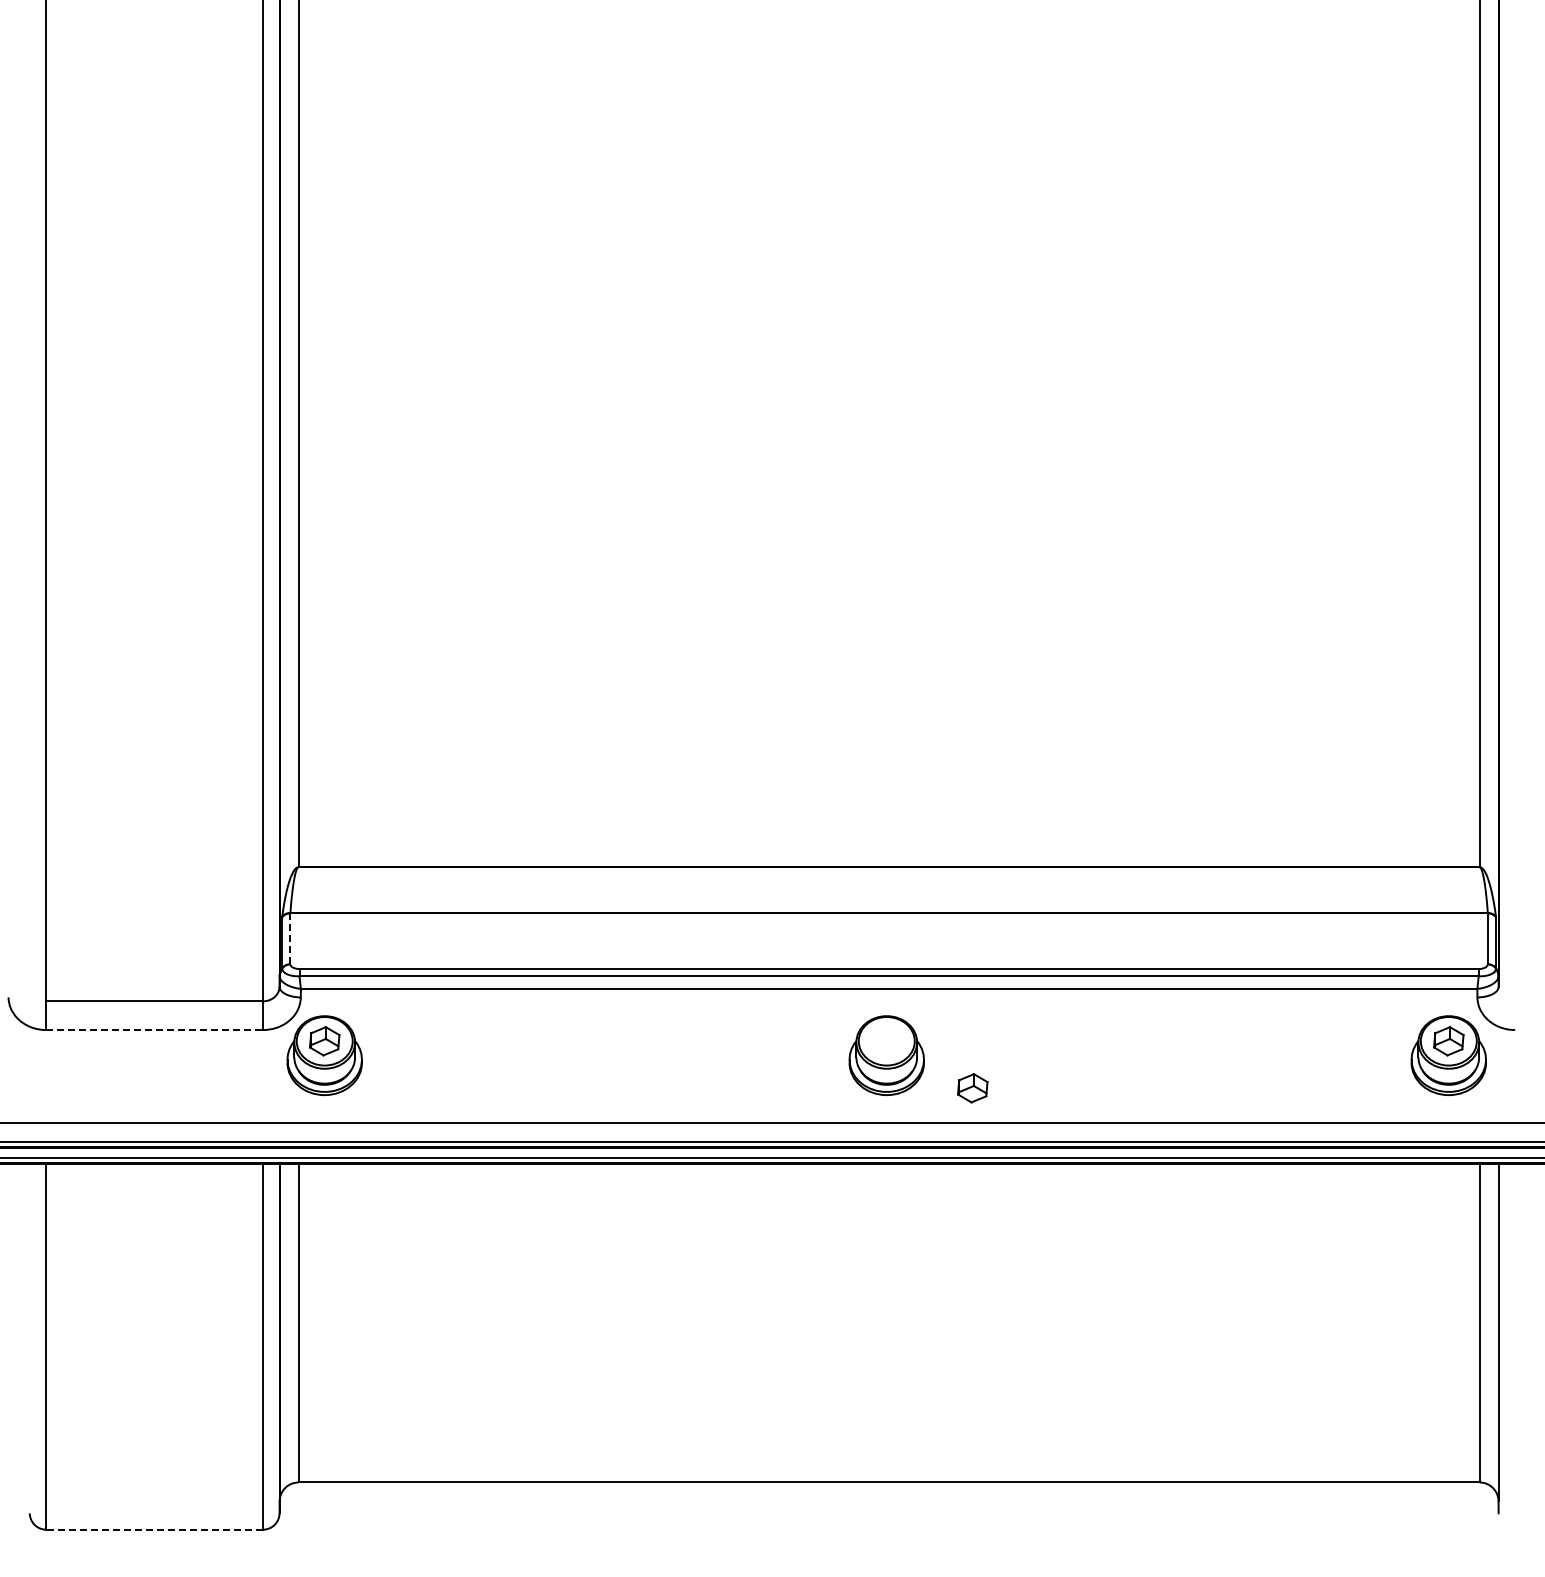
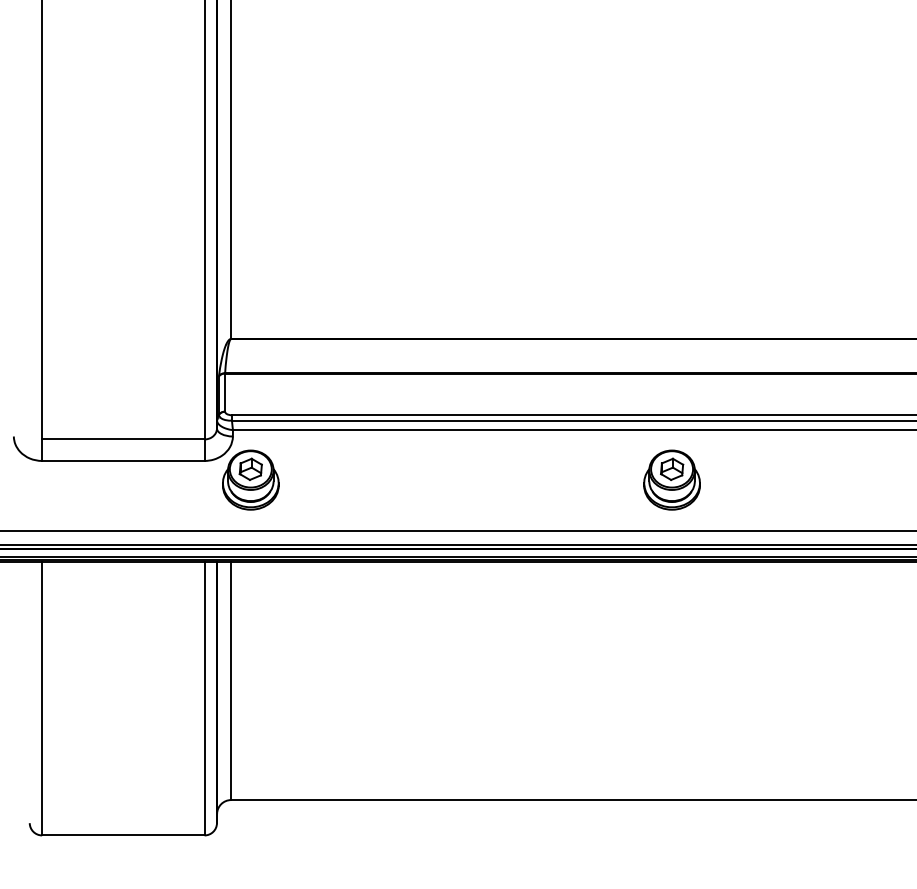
line: (290, 939) -> (225, 393), dashed -> solid
line: (155, 1030) -> (123, 461), dashed -> solid
part: (972, 1088) -> (671, 469), moved
line: (154, 1529) -> (123, 835), dashed -> solid

